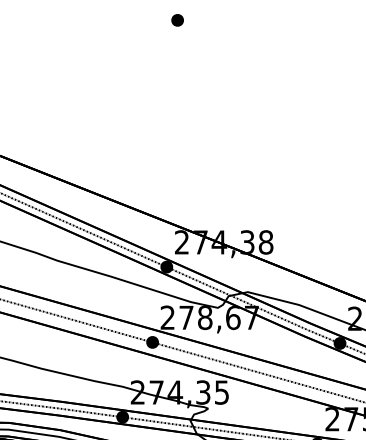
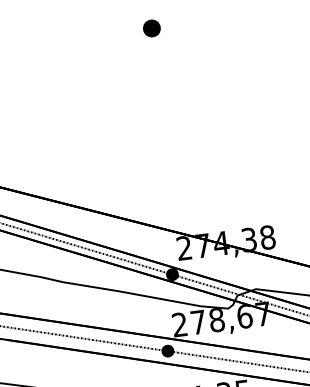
part: (177, 20) -> (151, 28), size x1.4

